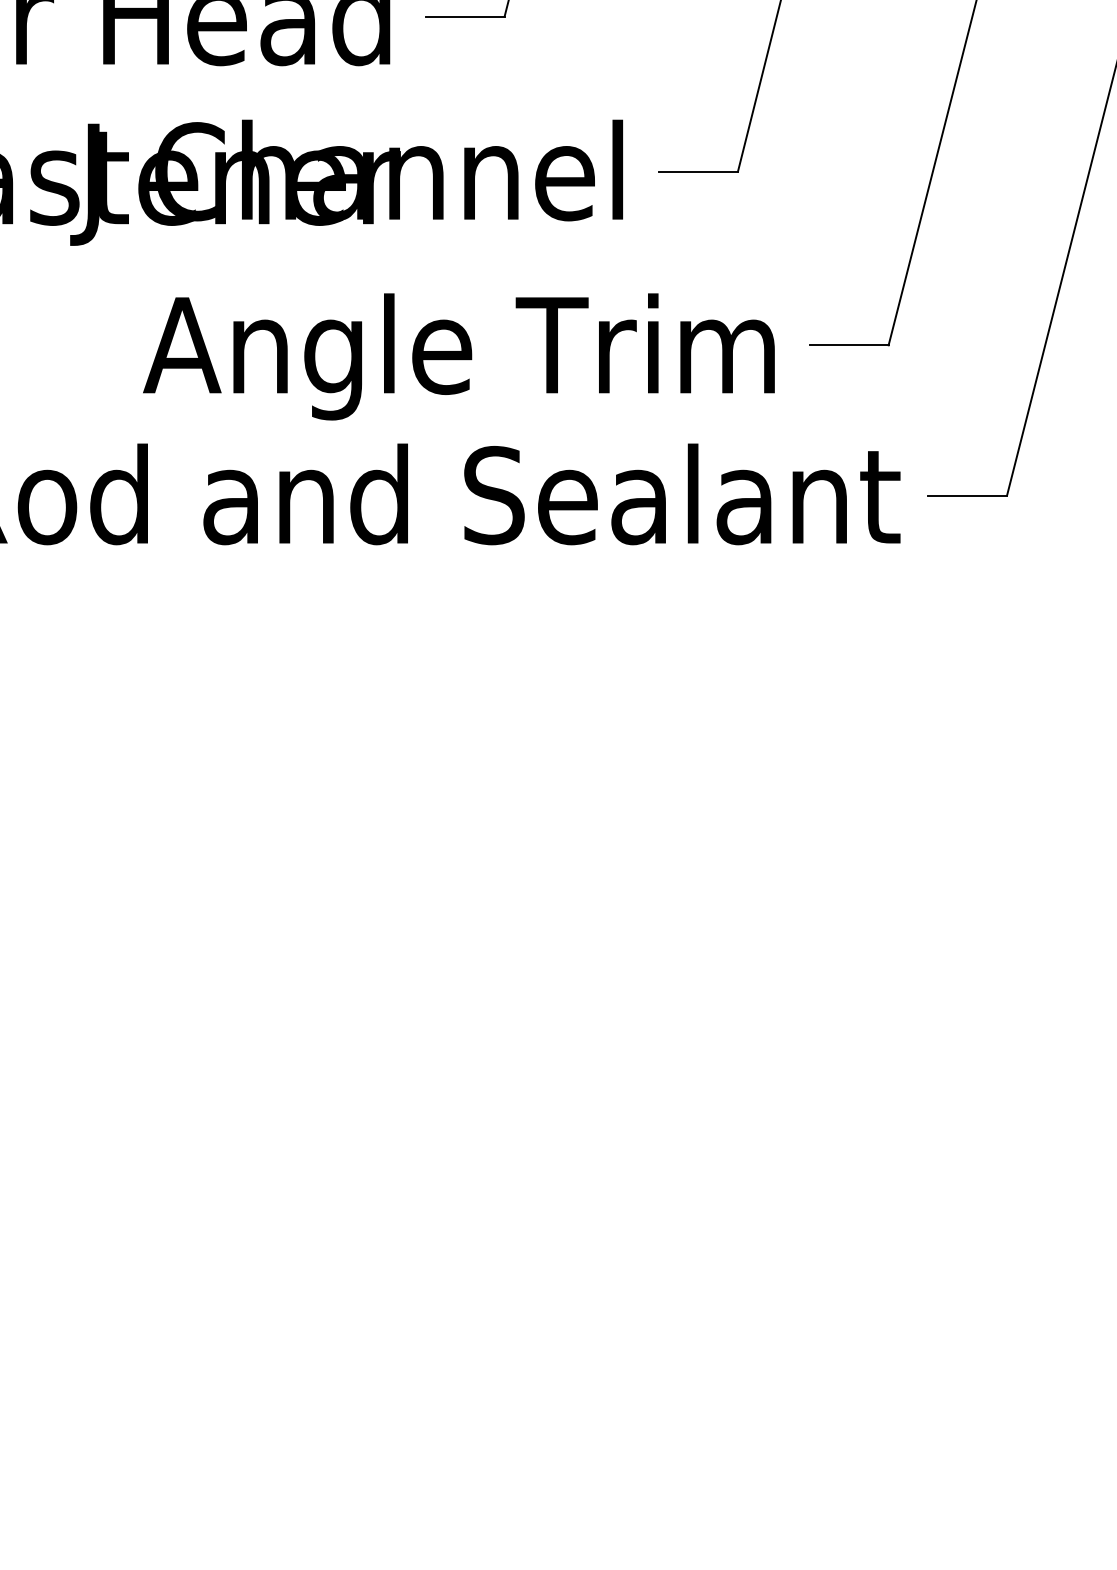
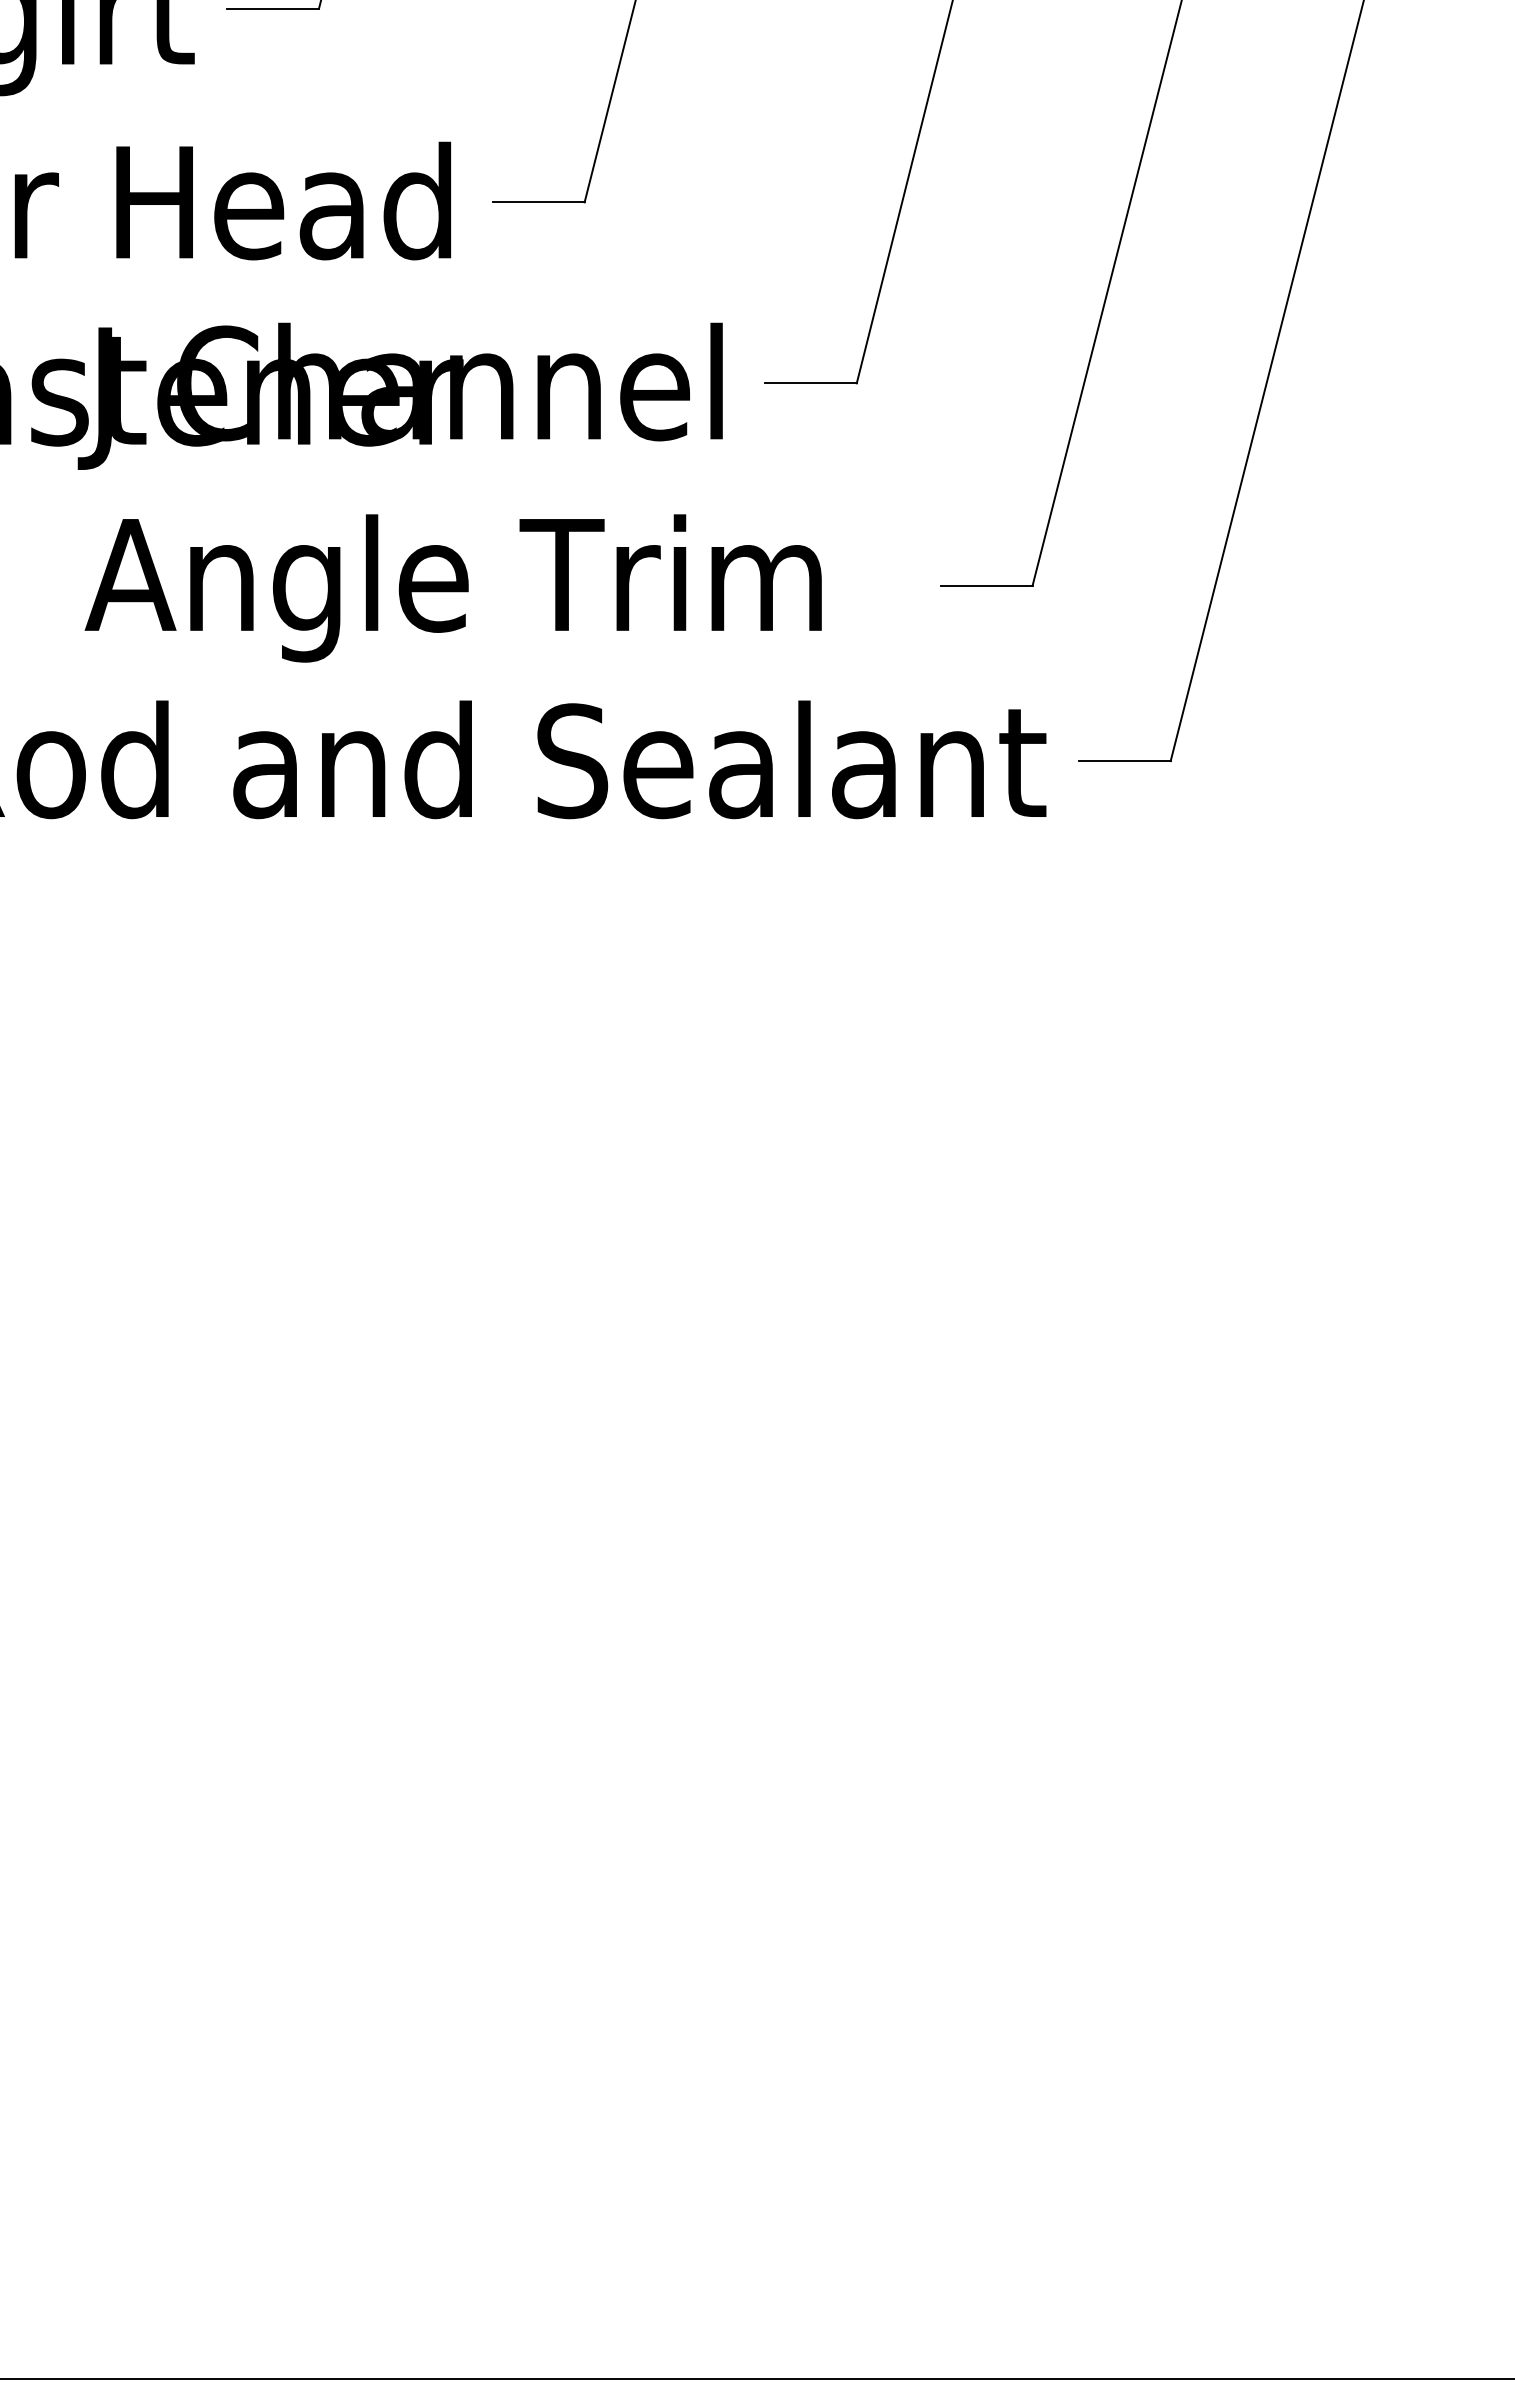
text: (458, 356) -> (452, 588), moved

